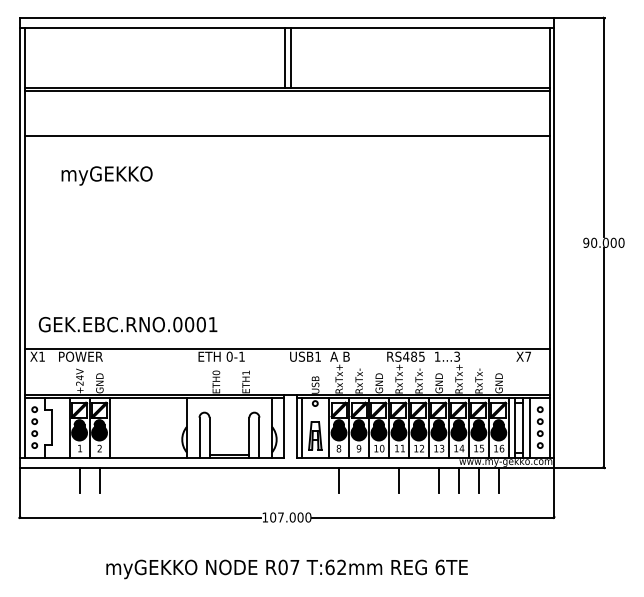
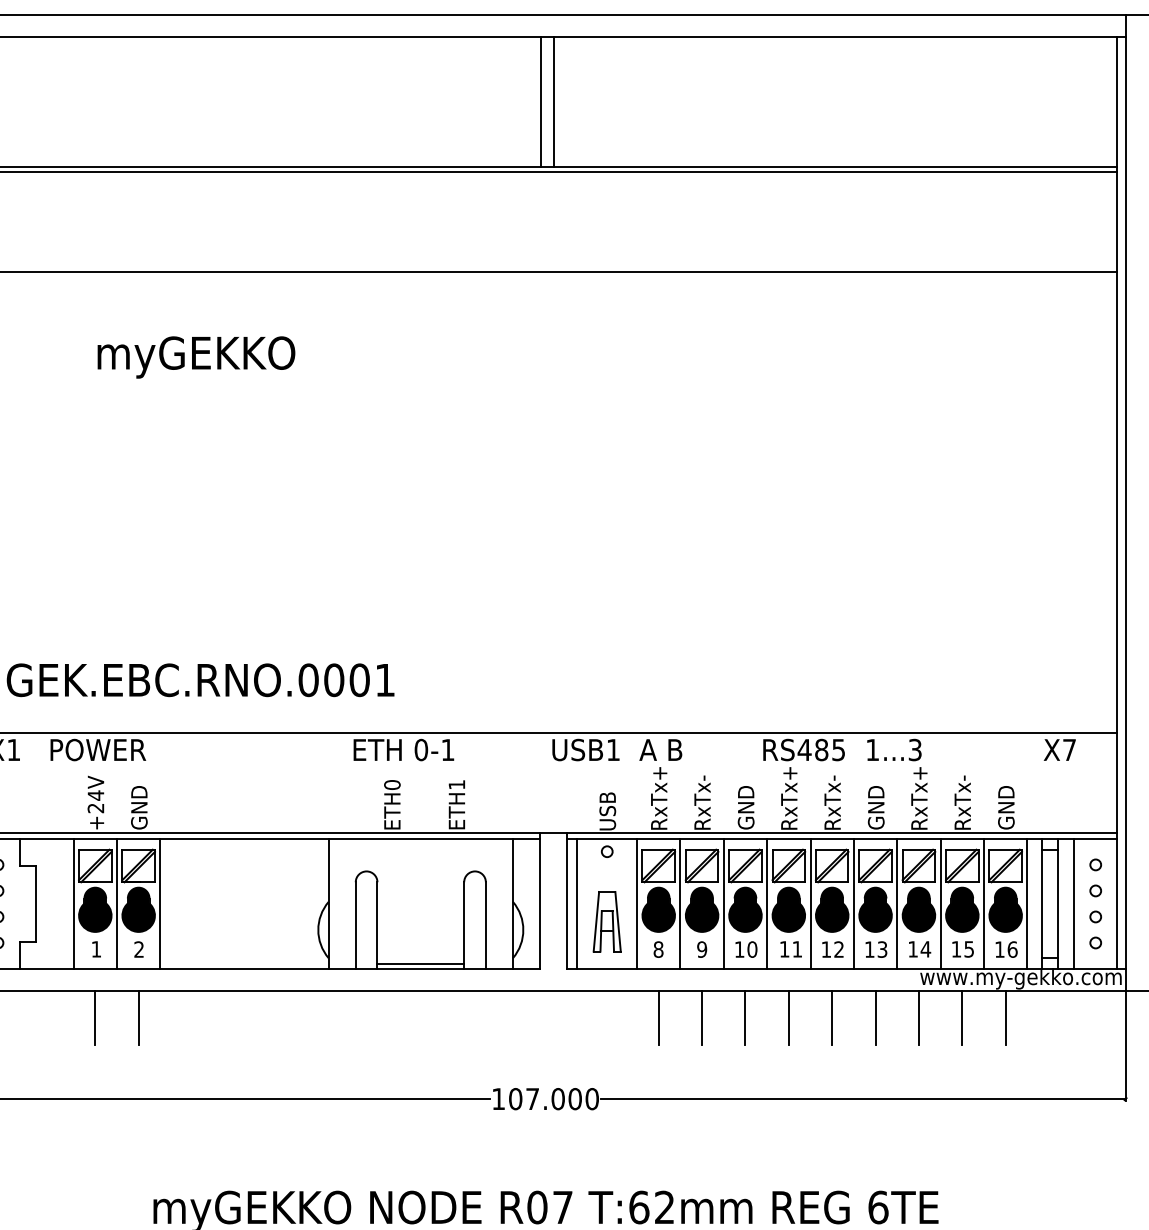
text: (106, 175) -> (195, 356), moved
line: (359, 479) -> (703, 1016), added
line: (378, 479) -> (744, 1016), added
line: (418, 479) -> (831, 1016), added

